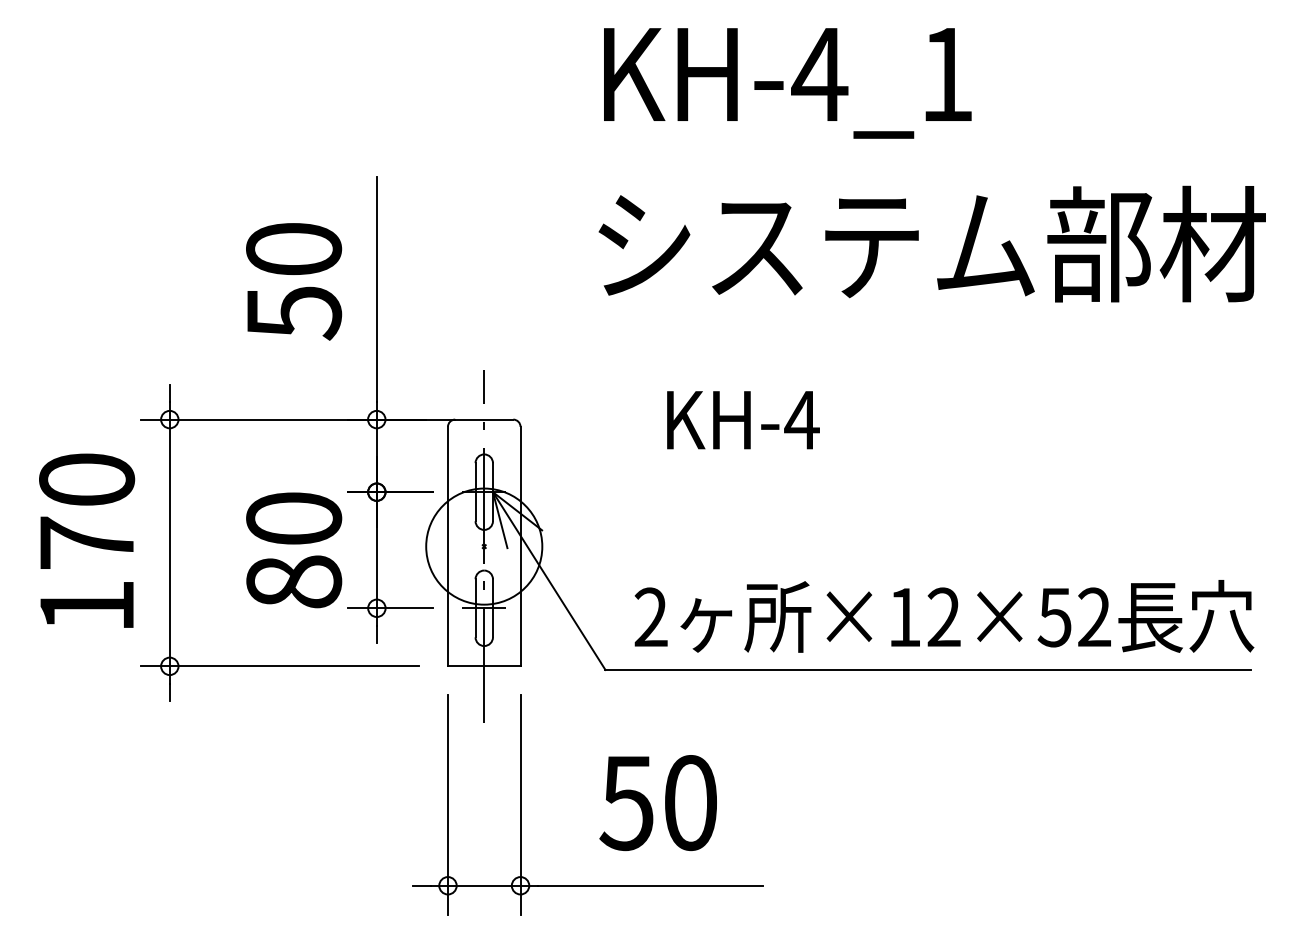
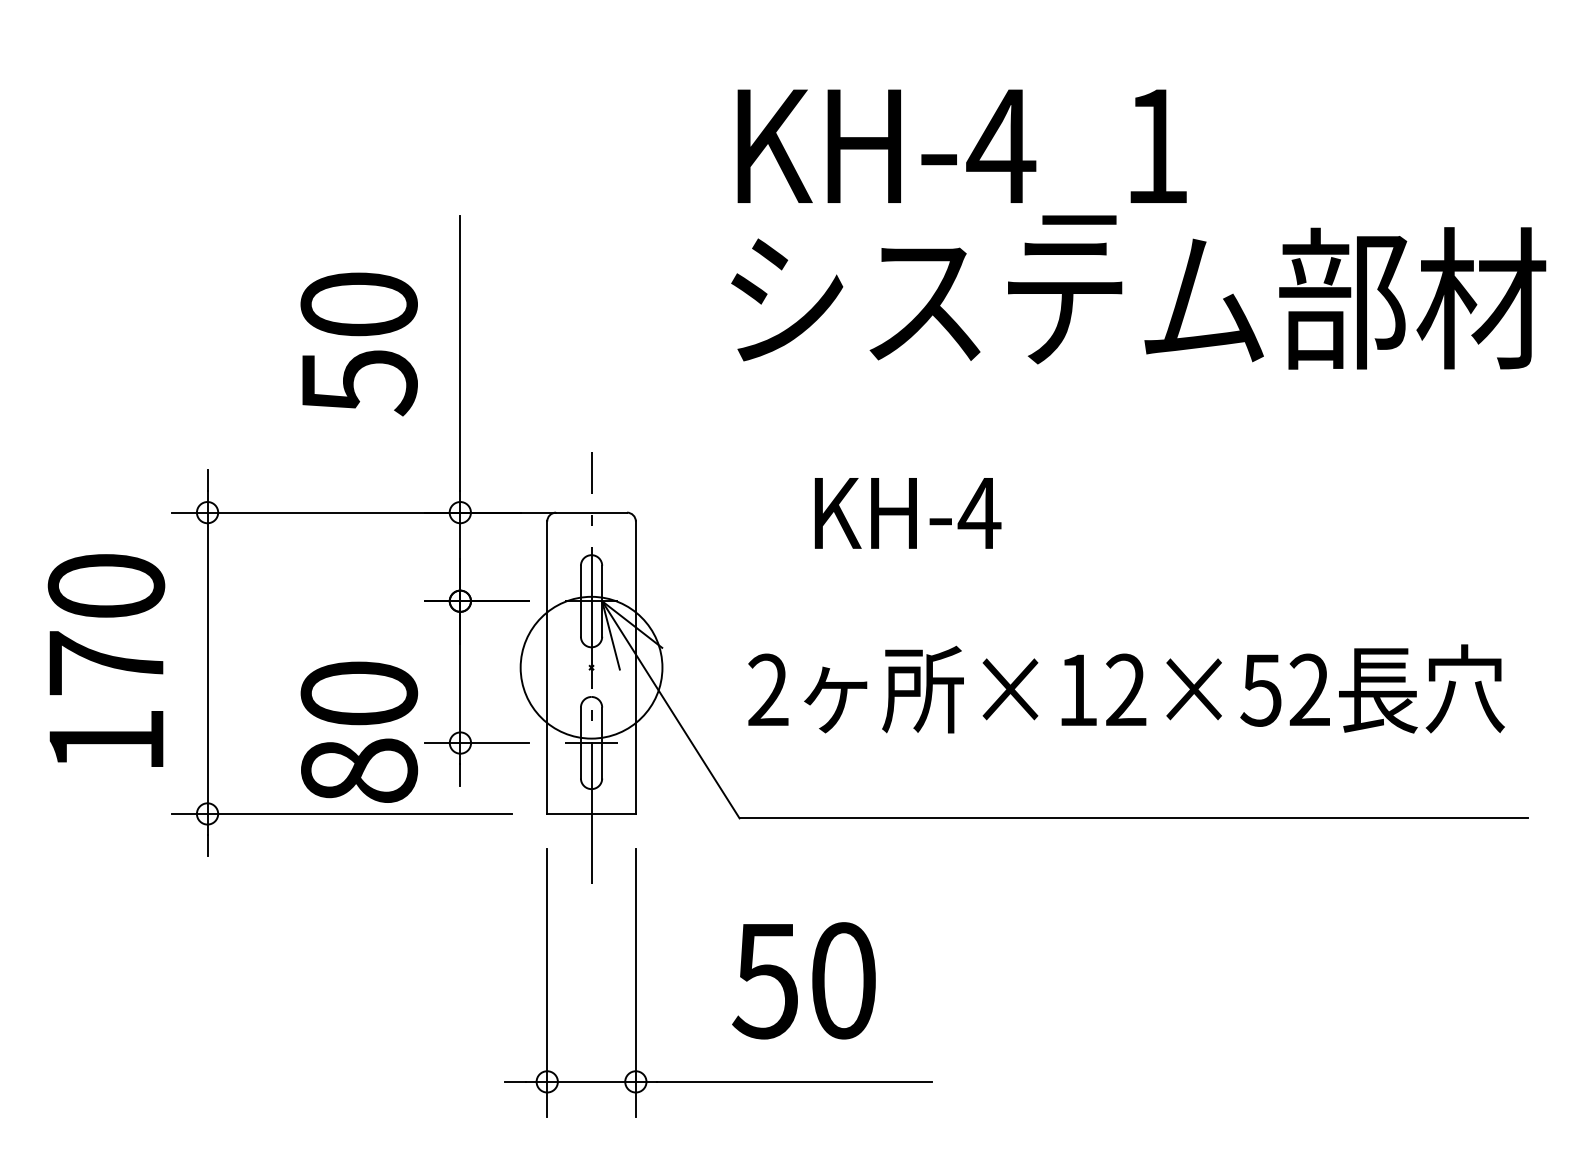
text: (787, 82) -> (961, 156), moved
text: (294, 549) -> (359, 731), moved
text: (944, 616) -> (1126, 688), moved

